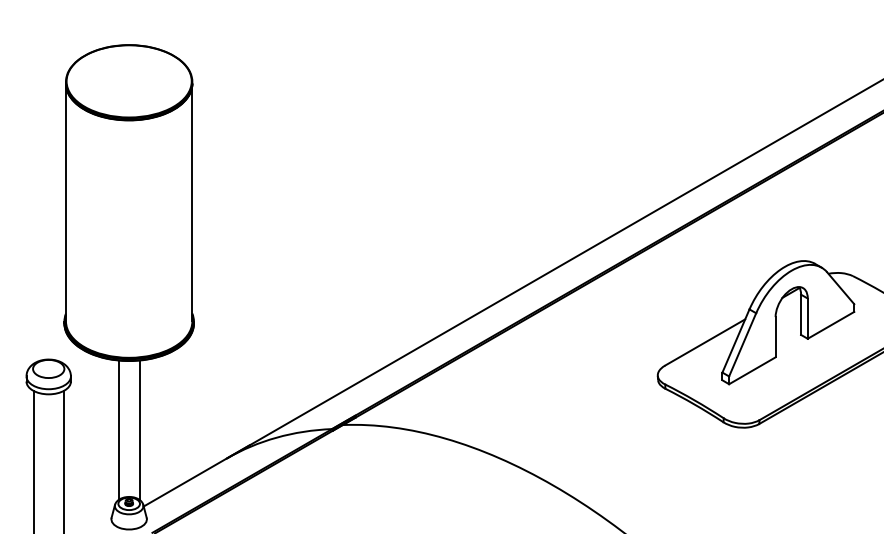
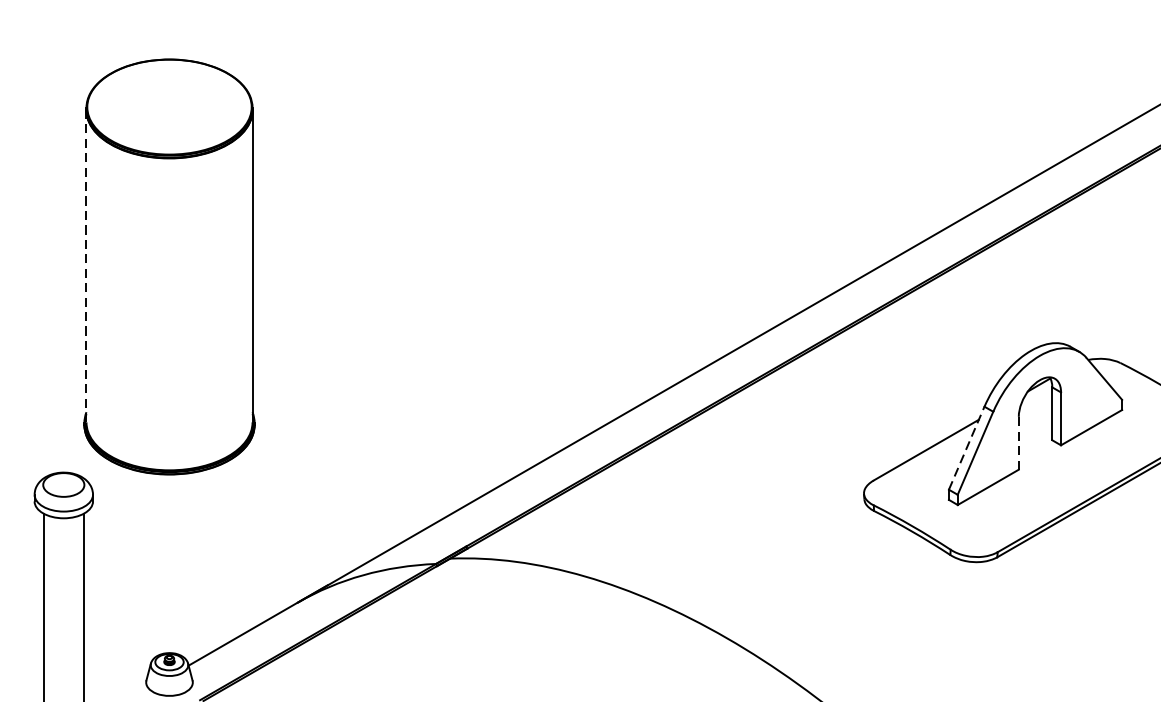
line: (65, 202) -> (85, 266), solid -> dashed
line: (775, 336) -> (1018, 442), solid -> dashed
line: (736, 340) -> (967, 447), solid -> dashed
line: (118, 430) -> (155, 565), removed
line: (139, 430) -> (183, 565), removed

